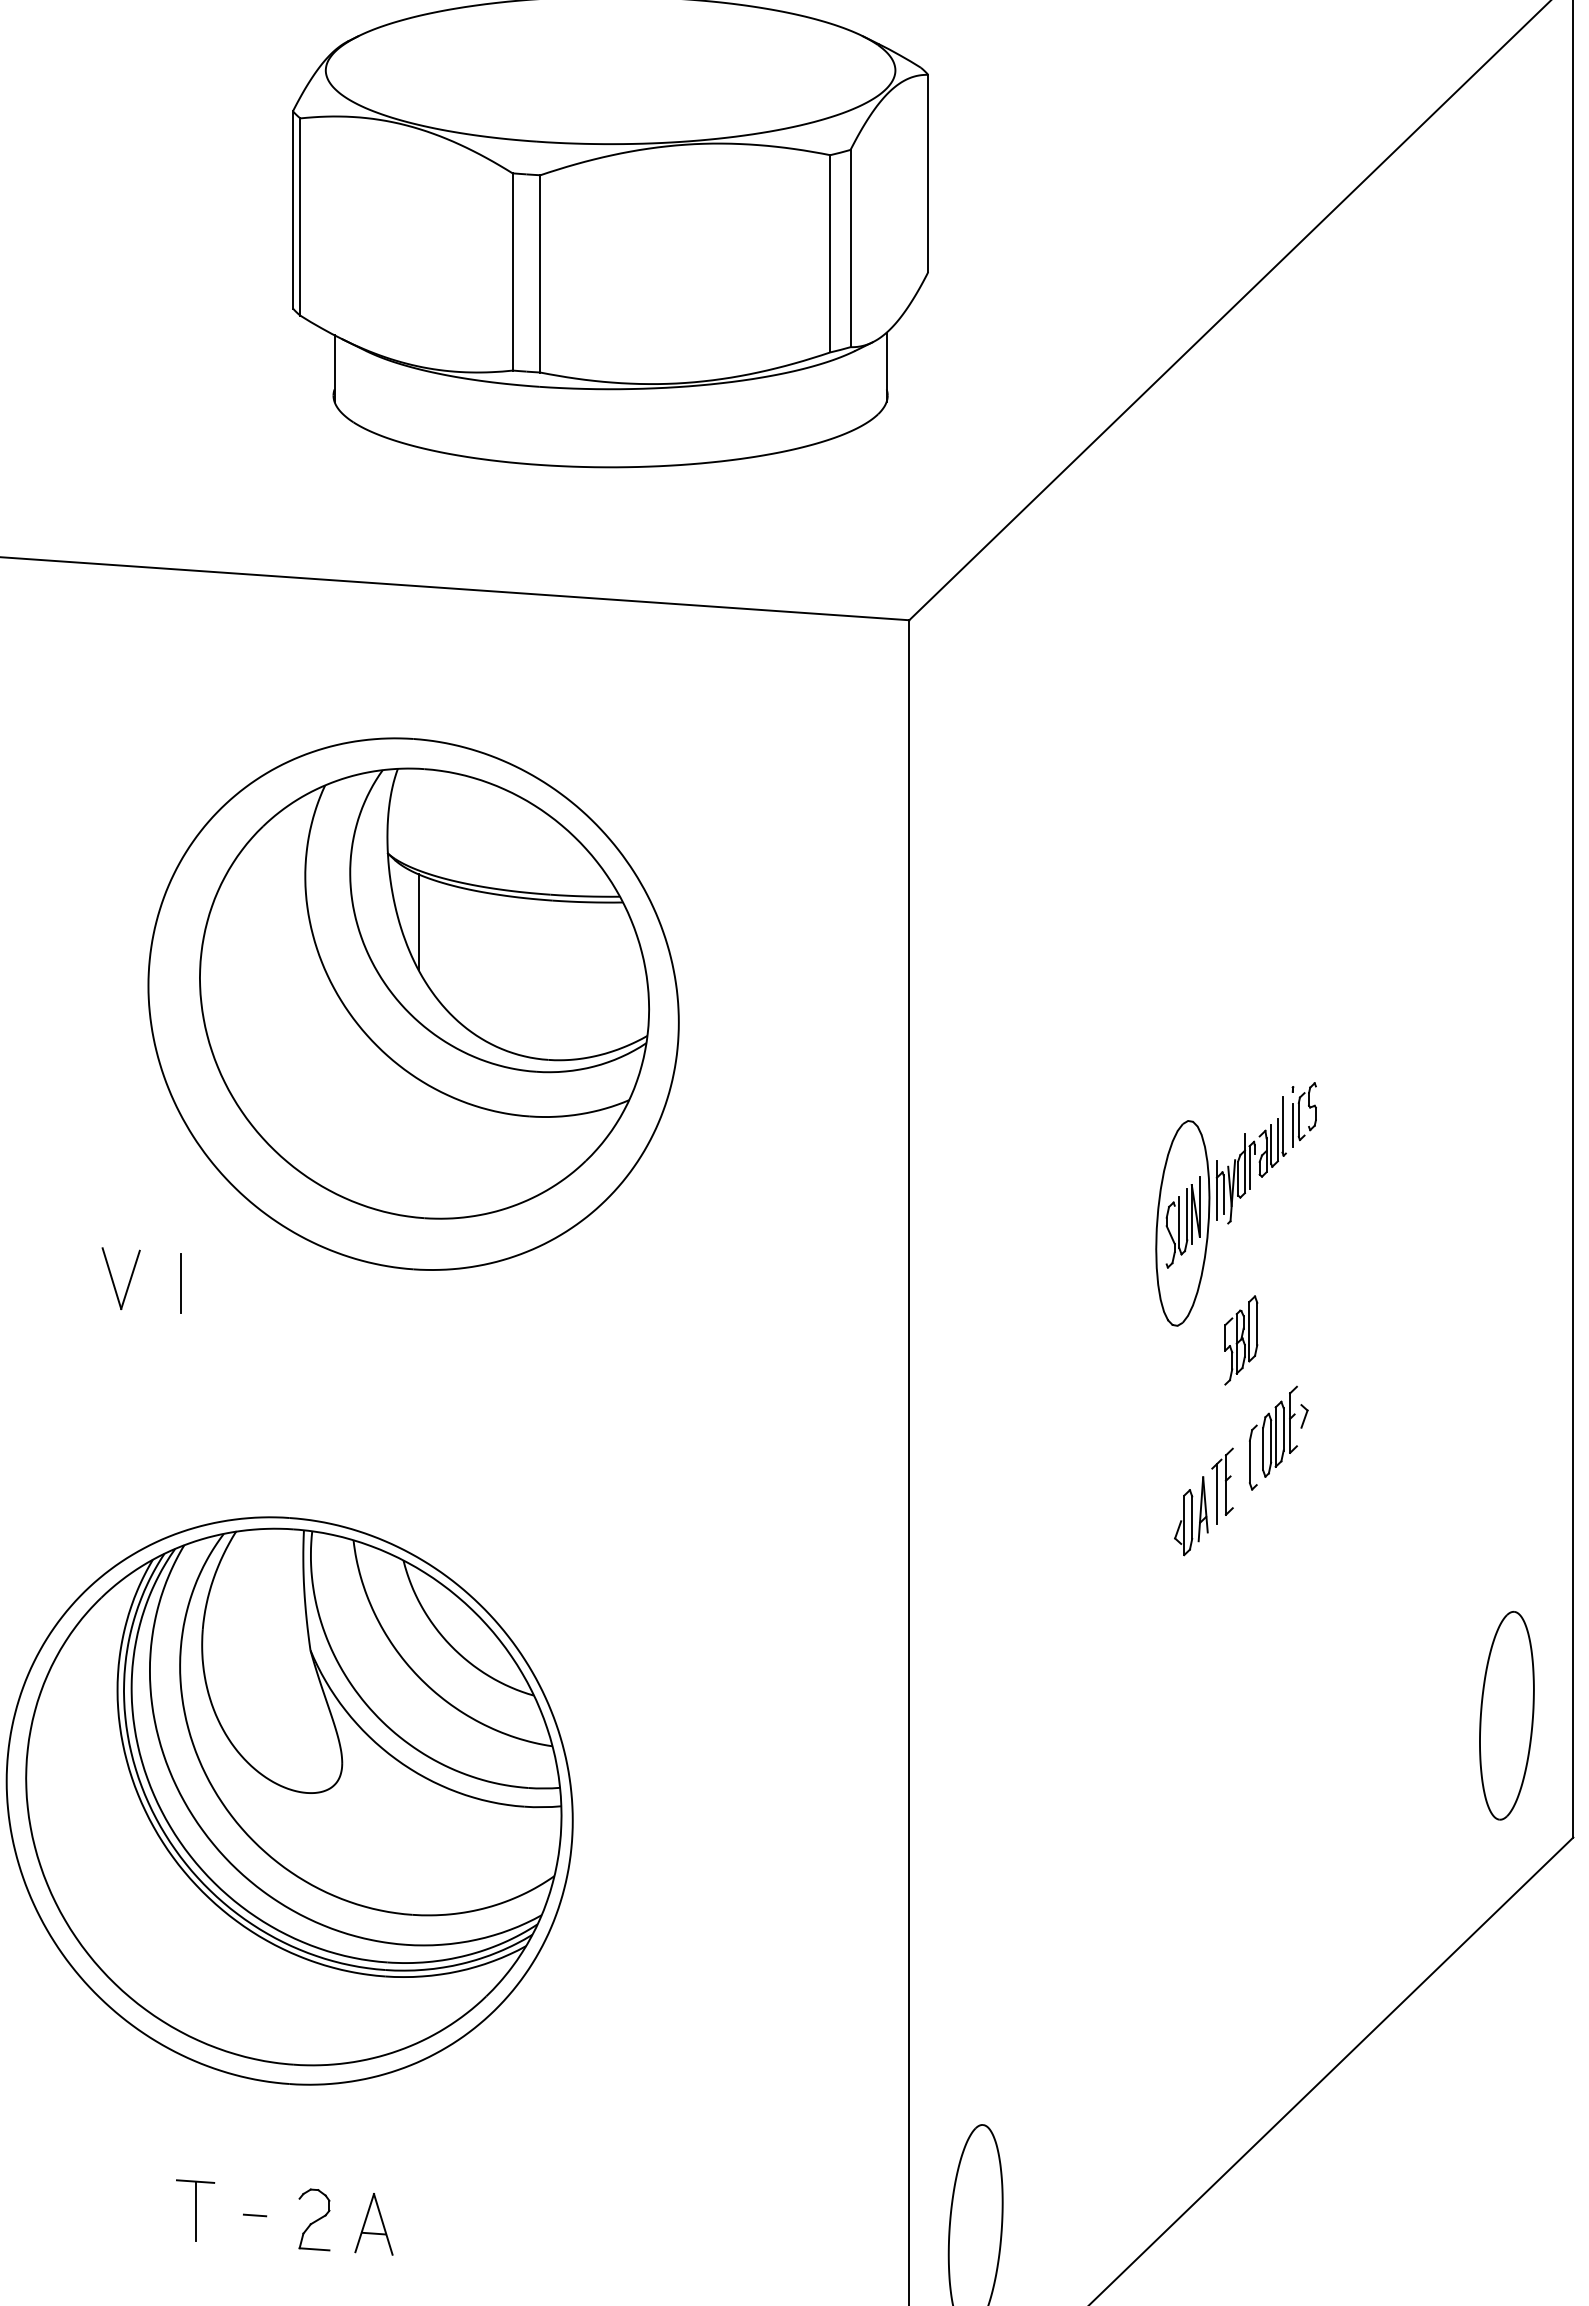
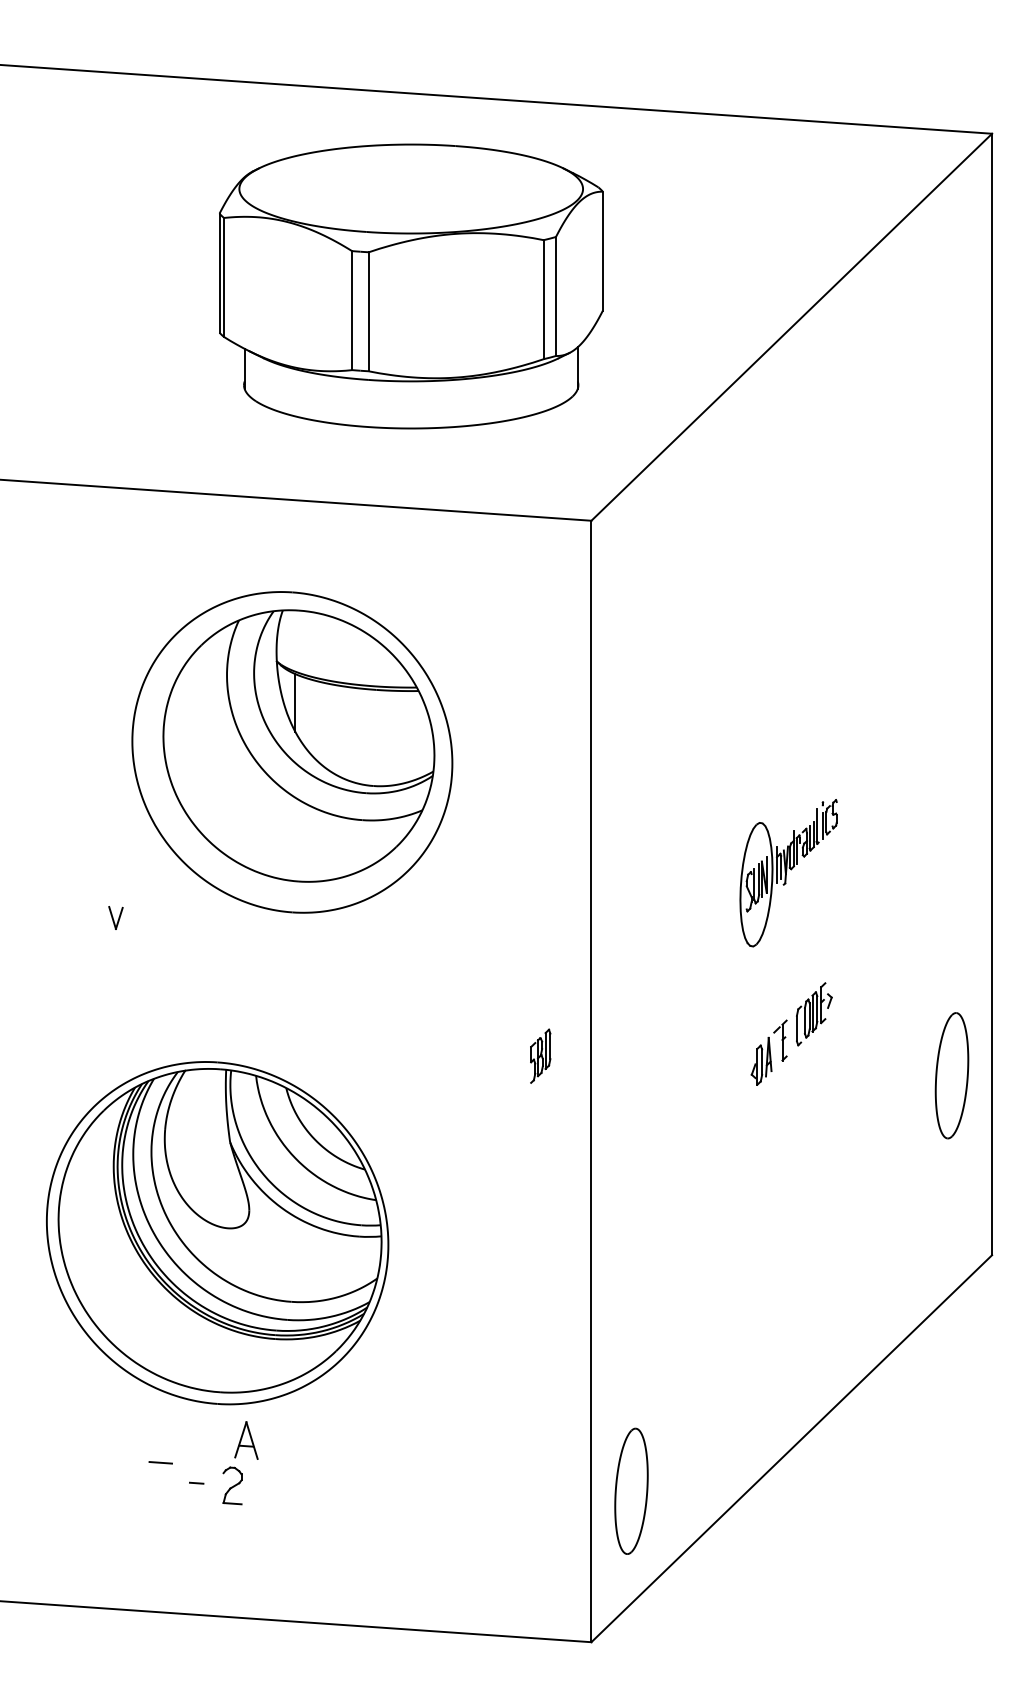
part: (120, 1277) -> (115, 917), size x0.6
line: (180, 1282) -> (151, 920), removed
part: (1240, 1339) -> (540, 1055), moved
line: (1217, 1493) -> (777, 1047), removed
part: (1506, 1715) -> (951, 1075), moved
line: (195, 2210) -> (160, 1480), removed
part: (374, 2224) -> (246, 1440), moved

